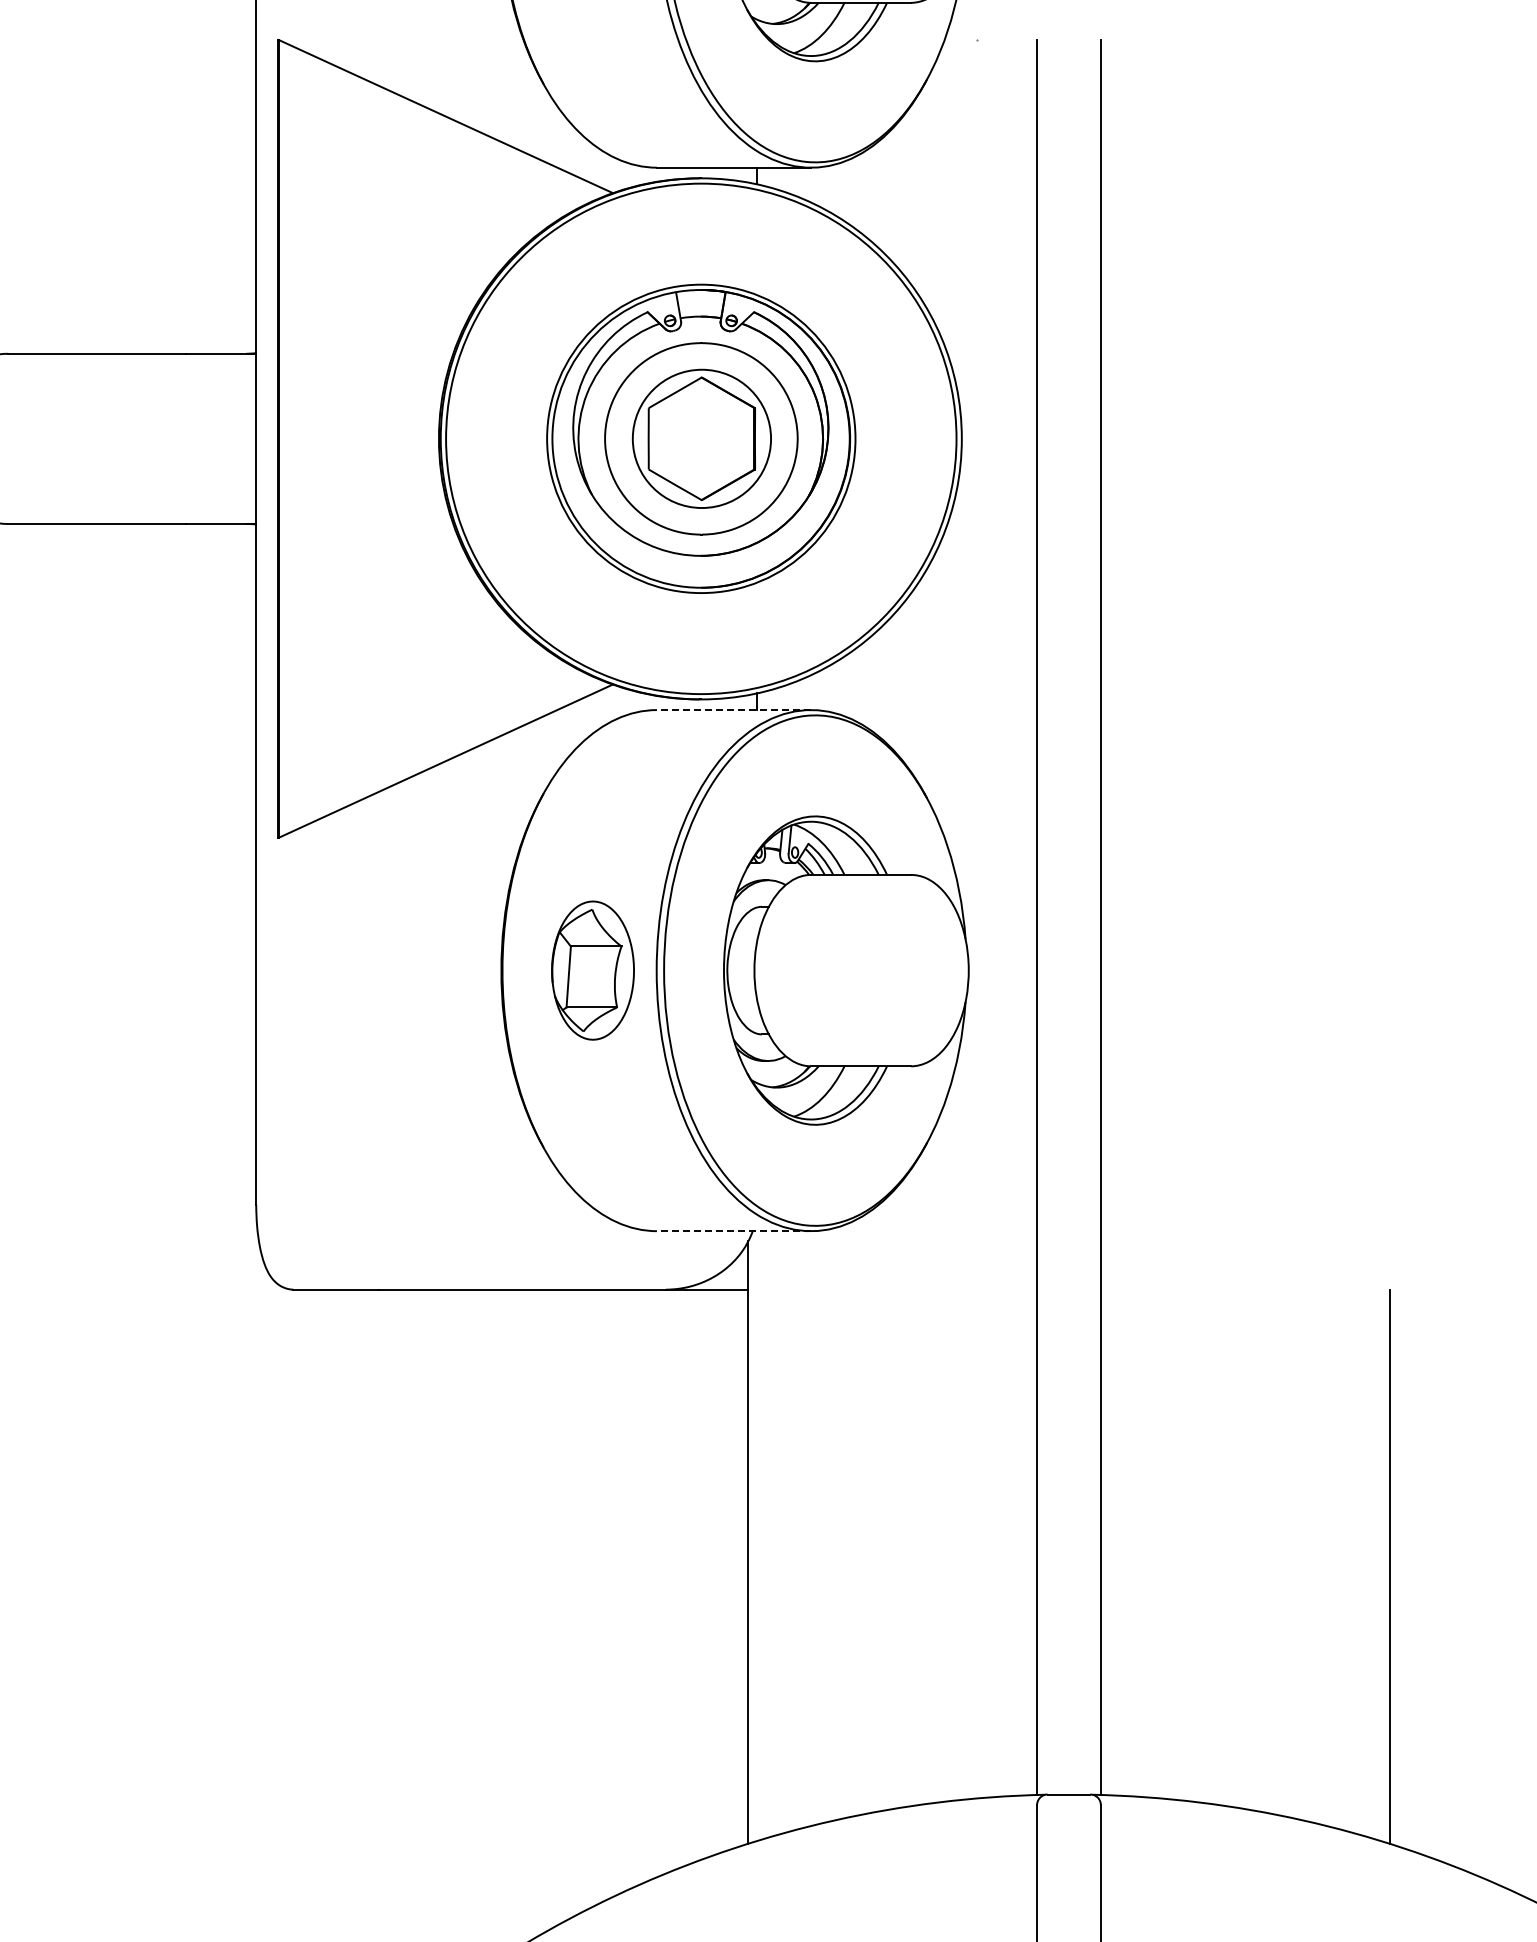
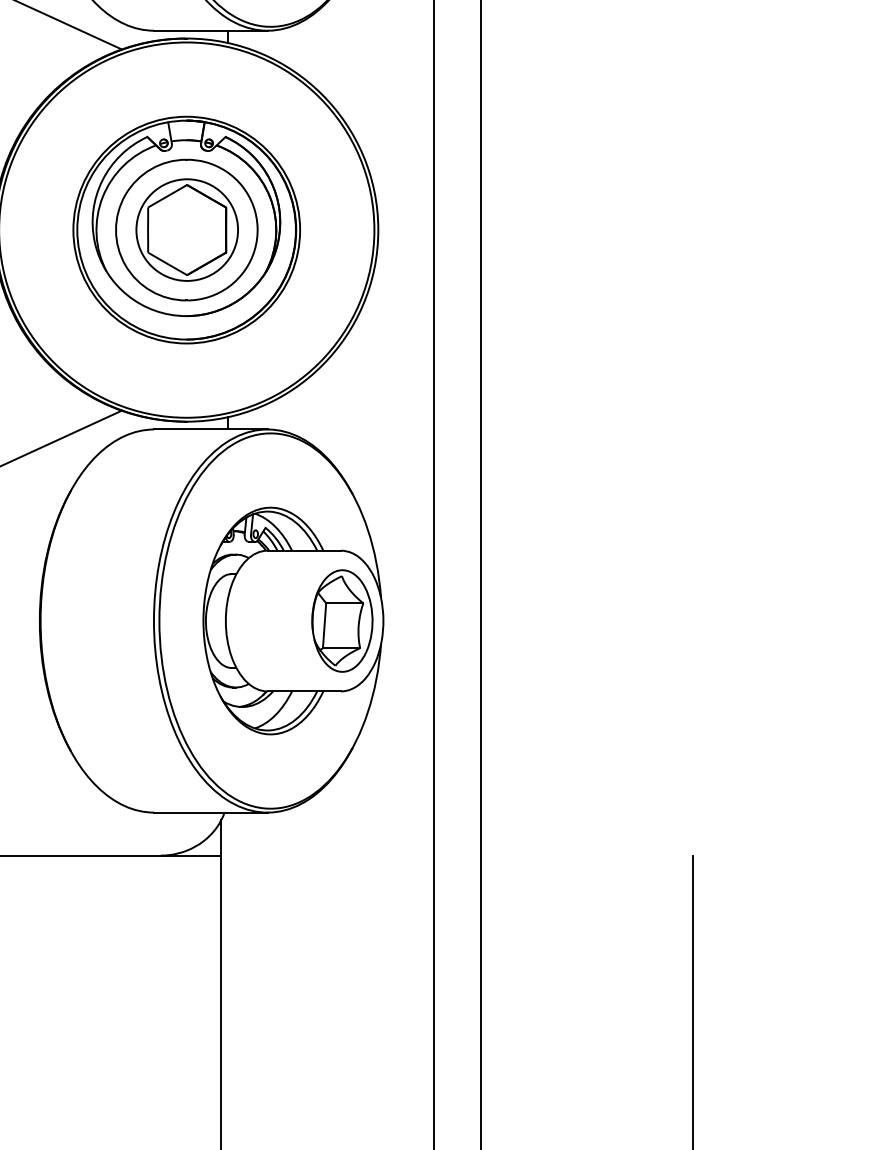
line: (733, 710) -> (210, 429), dashed -> solid
part: (592, 970) -> (342, 620), moved
line: (733, 1231) -> (210, 812), dashed -> solid

